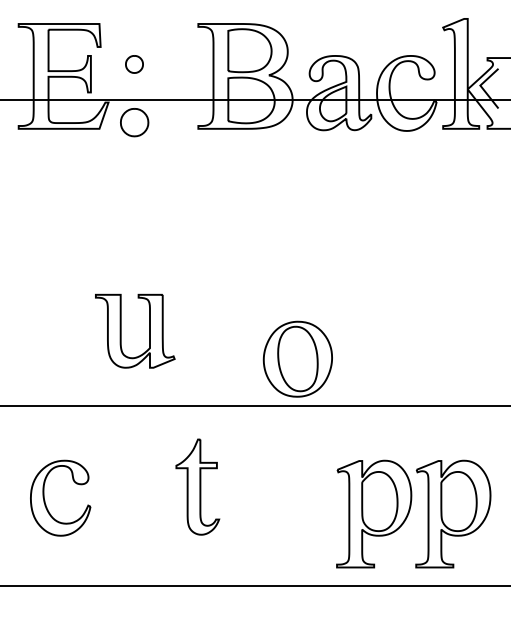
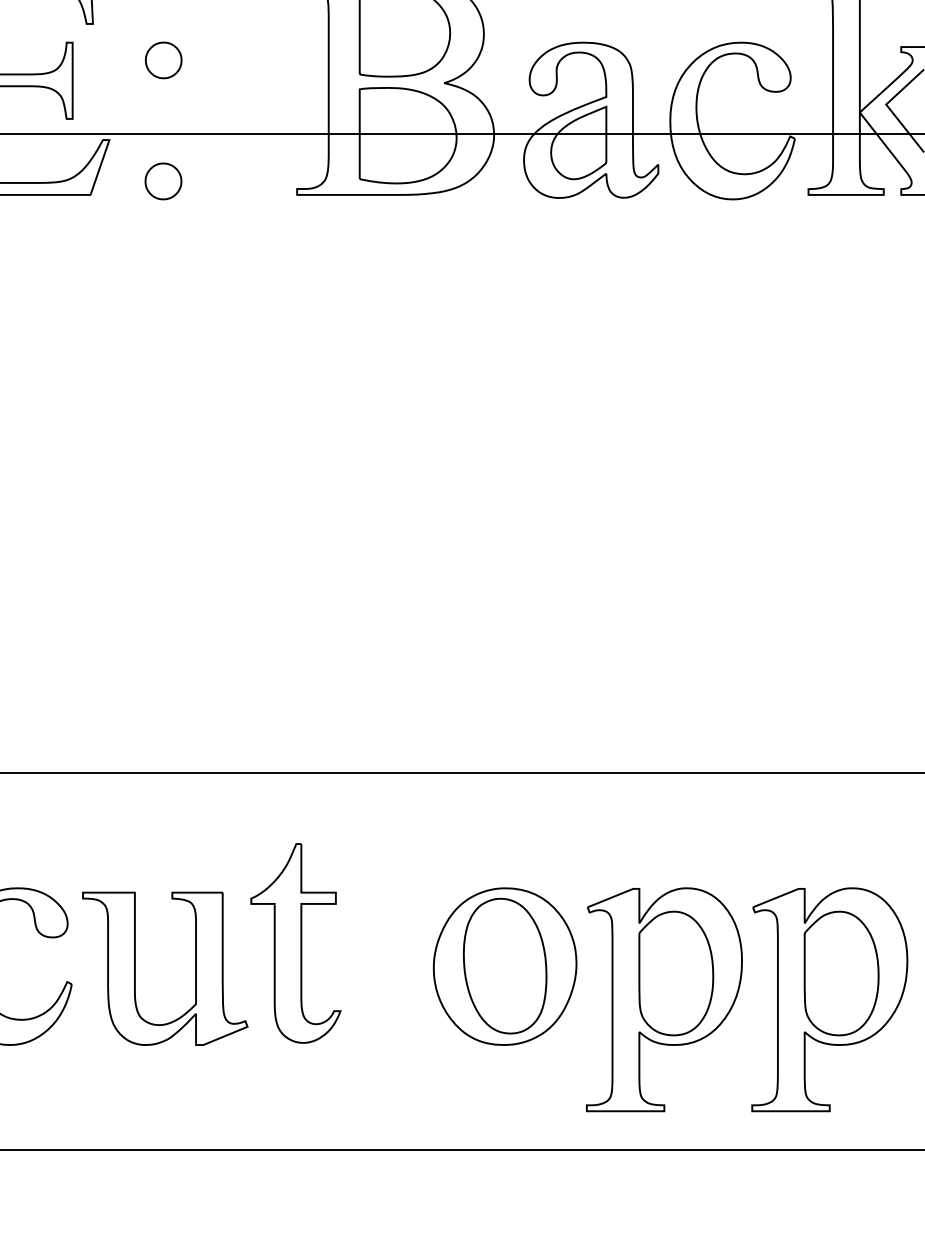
part: (133, 121) -> (161, 179), size x0.62
part: (121, 330) -> (136, 967), moved
part: (297, 358) -> (504, 965), moved

